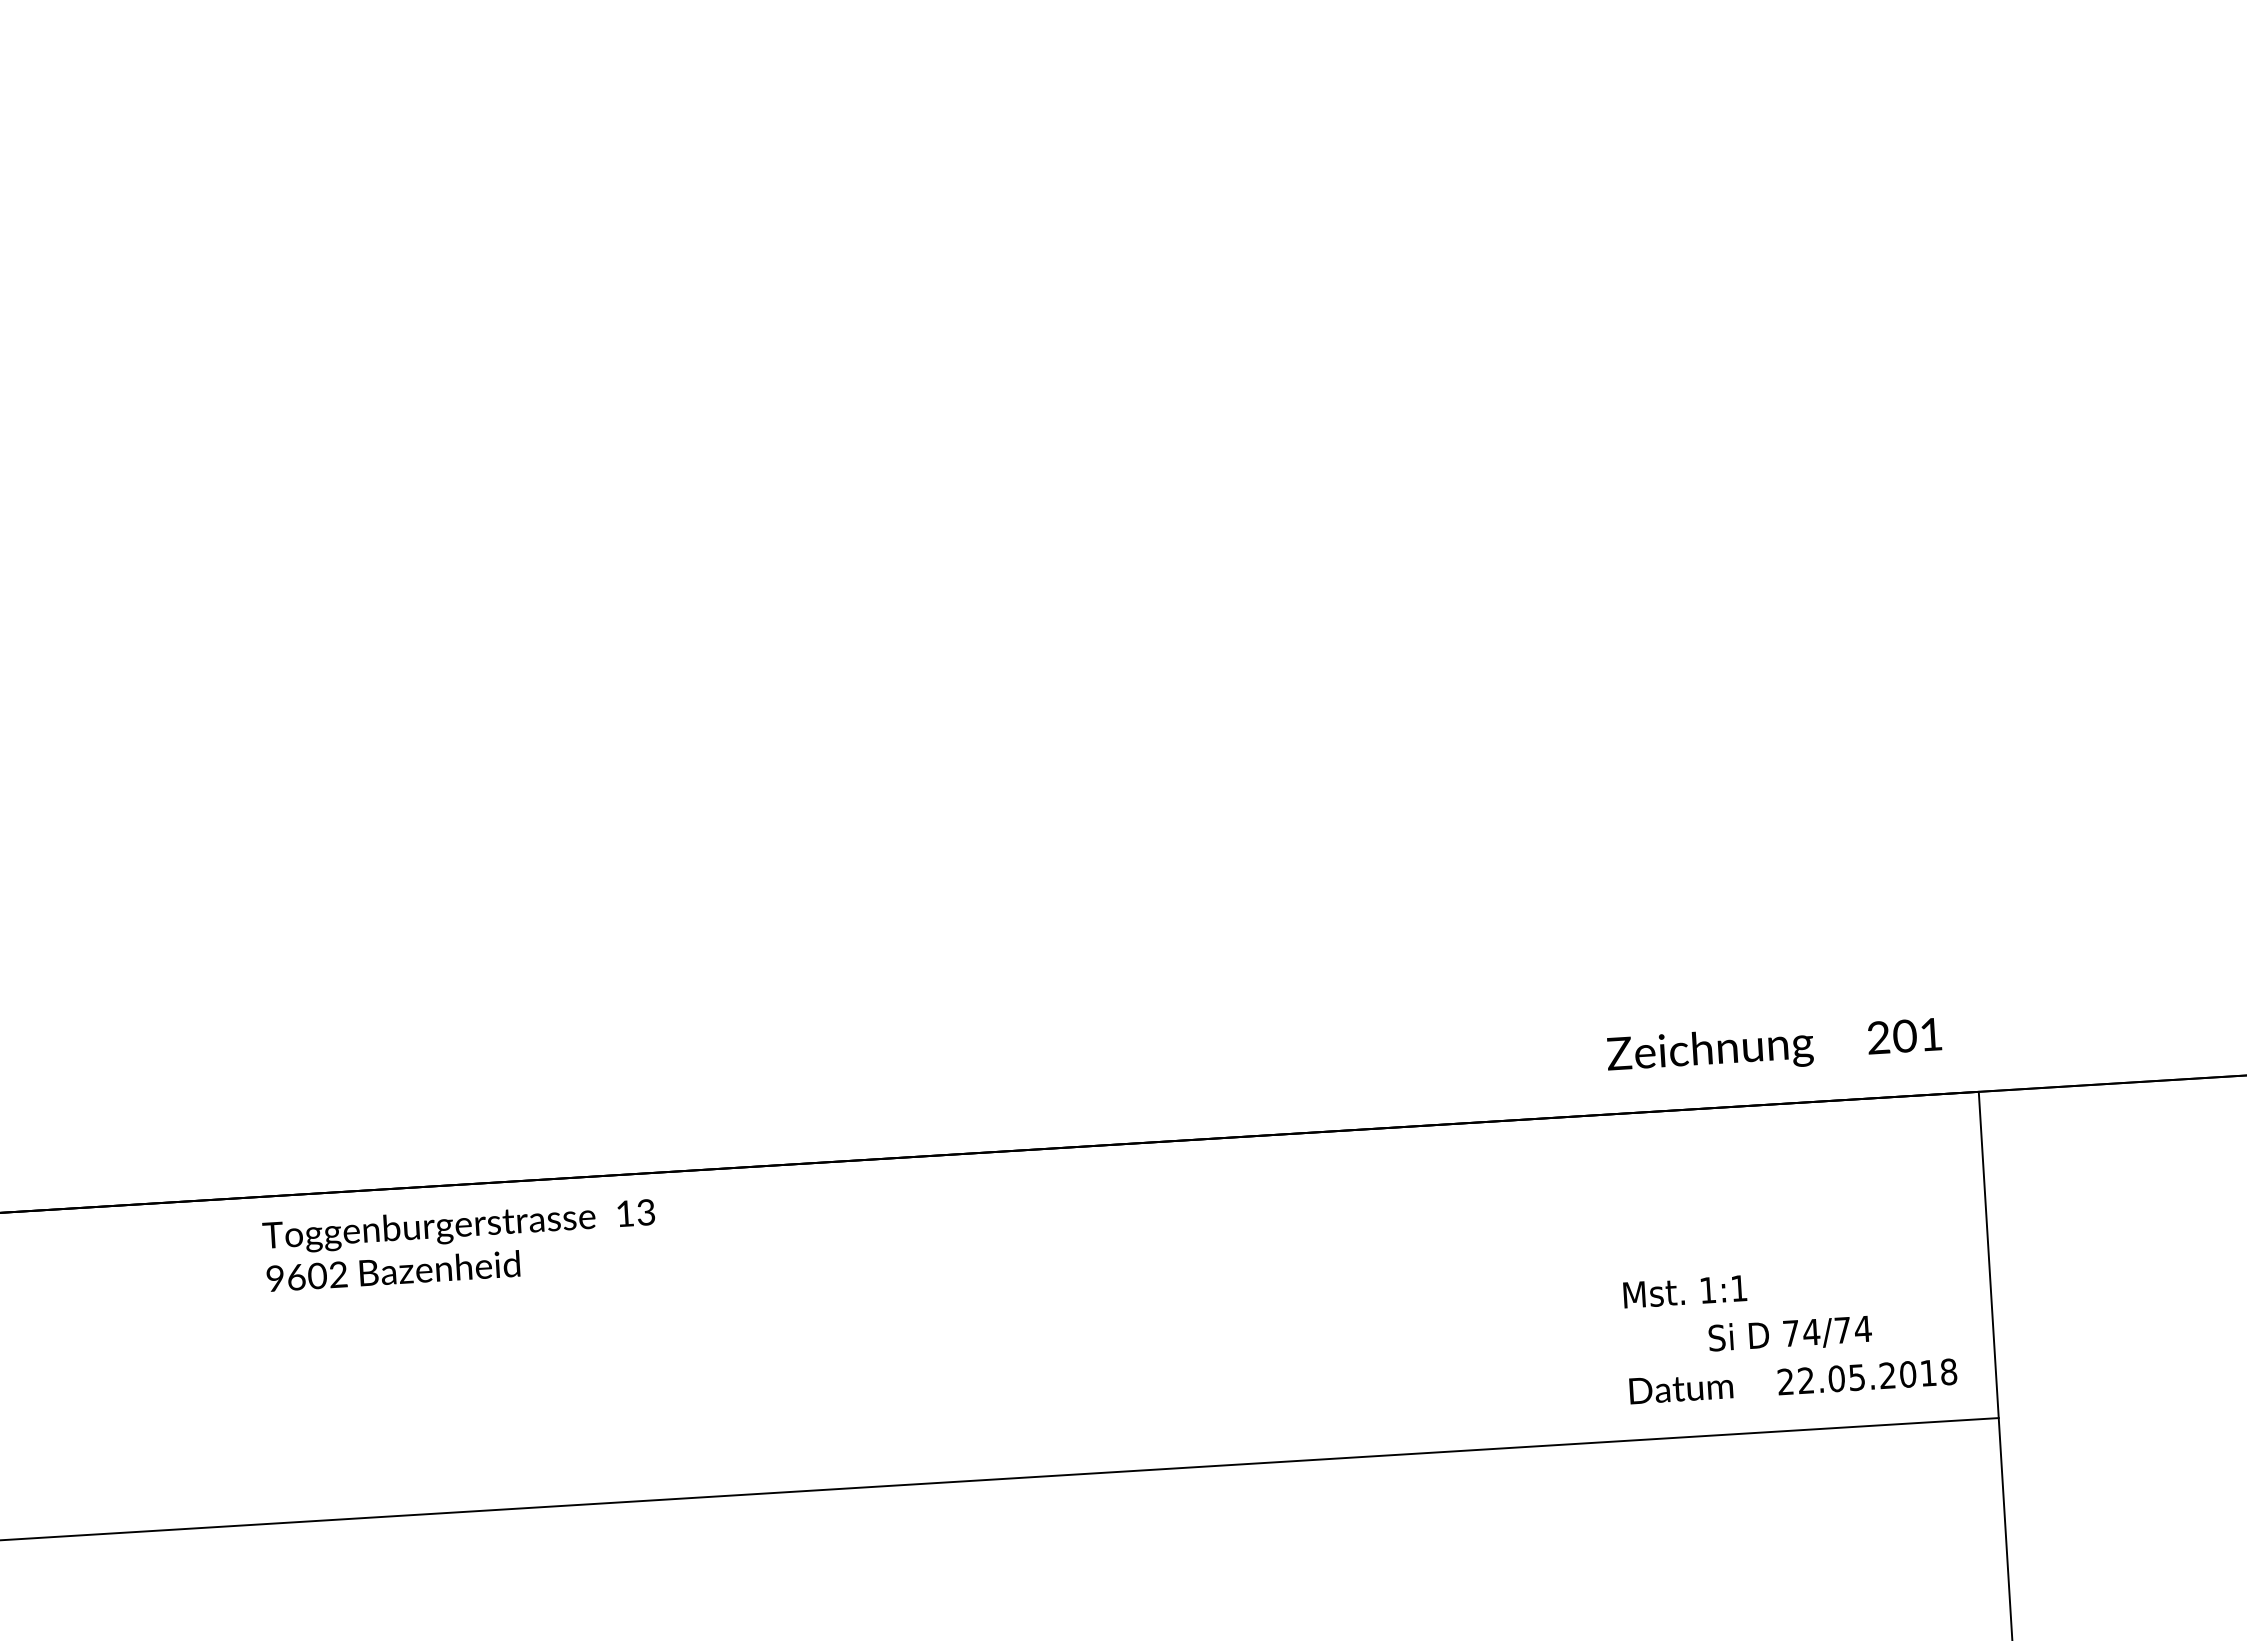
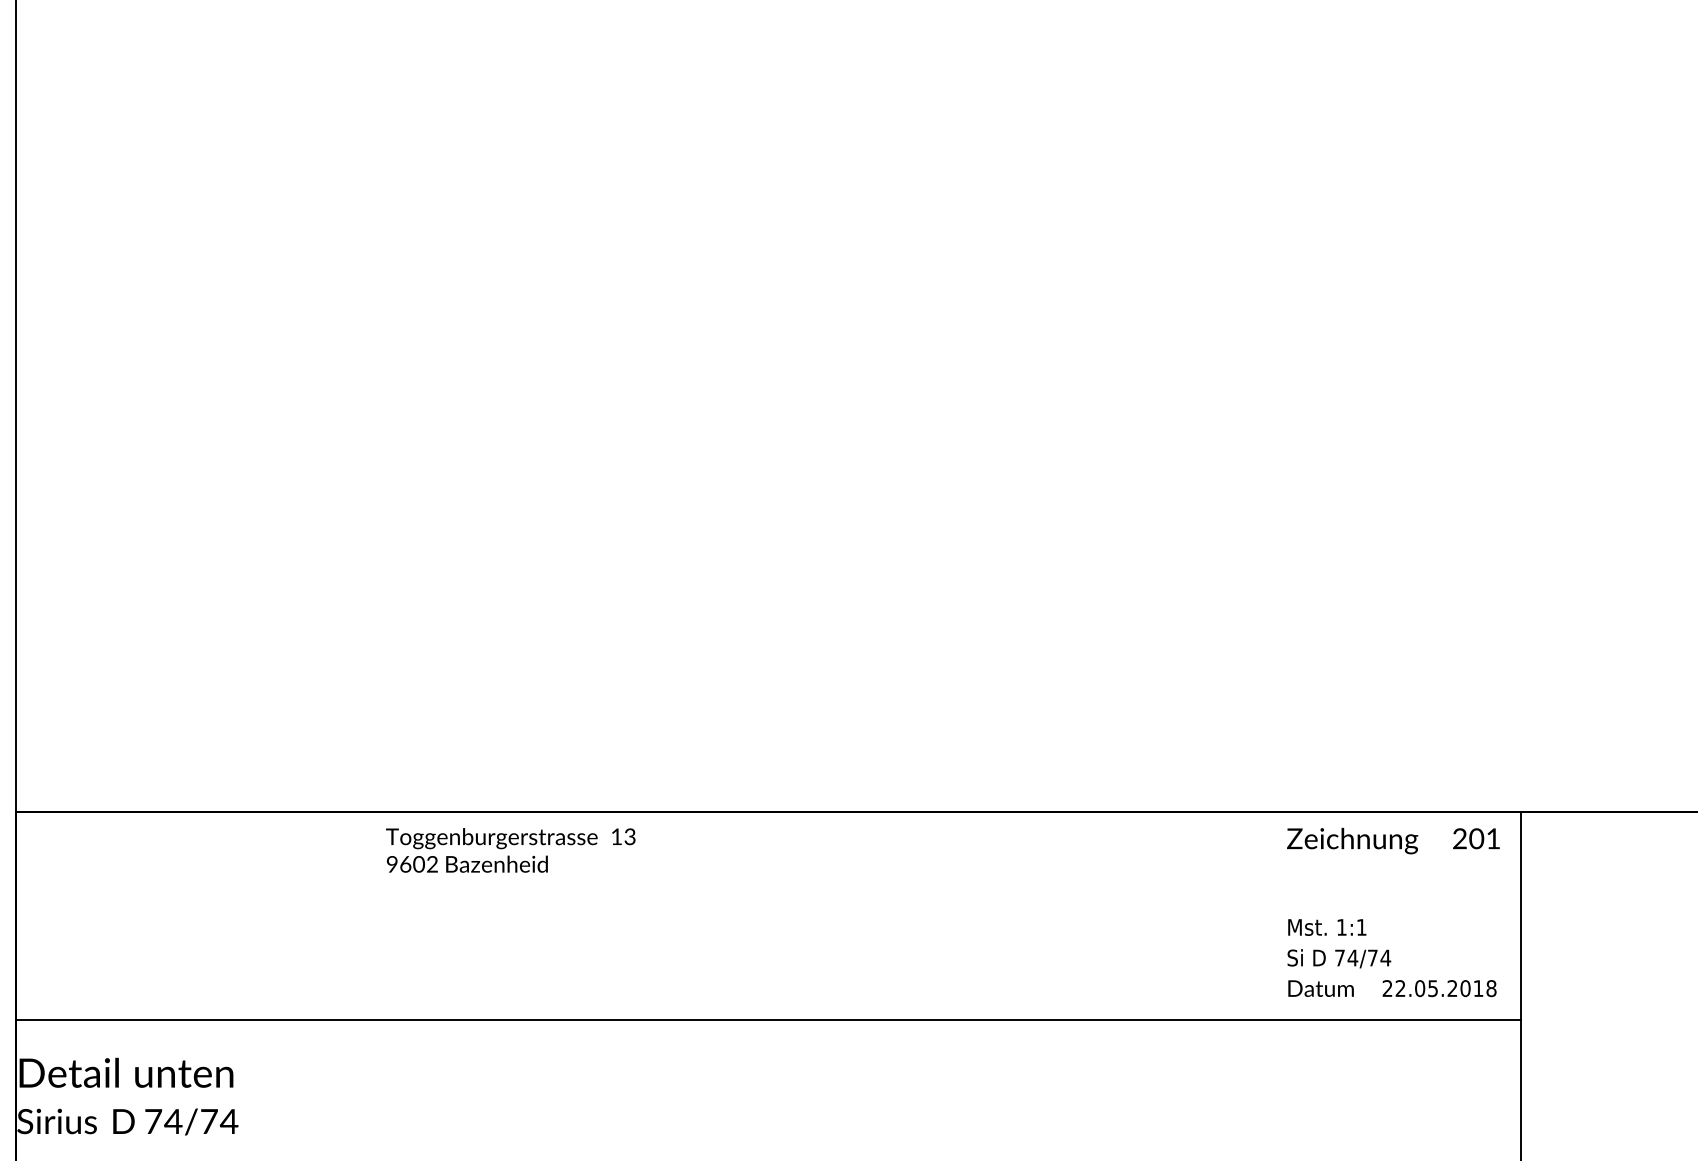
text: (1774, 1046) -> (1393, 840), moved
text: (459, 1245) -> (510, 850), moved
text: (1790, 1334) -> (1339, 958), moved

